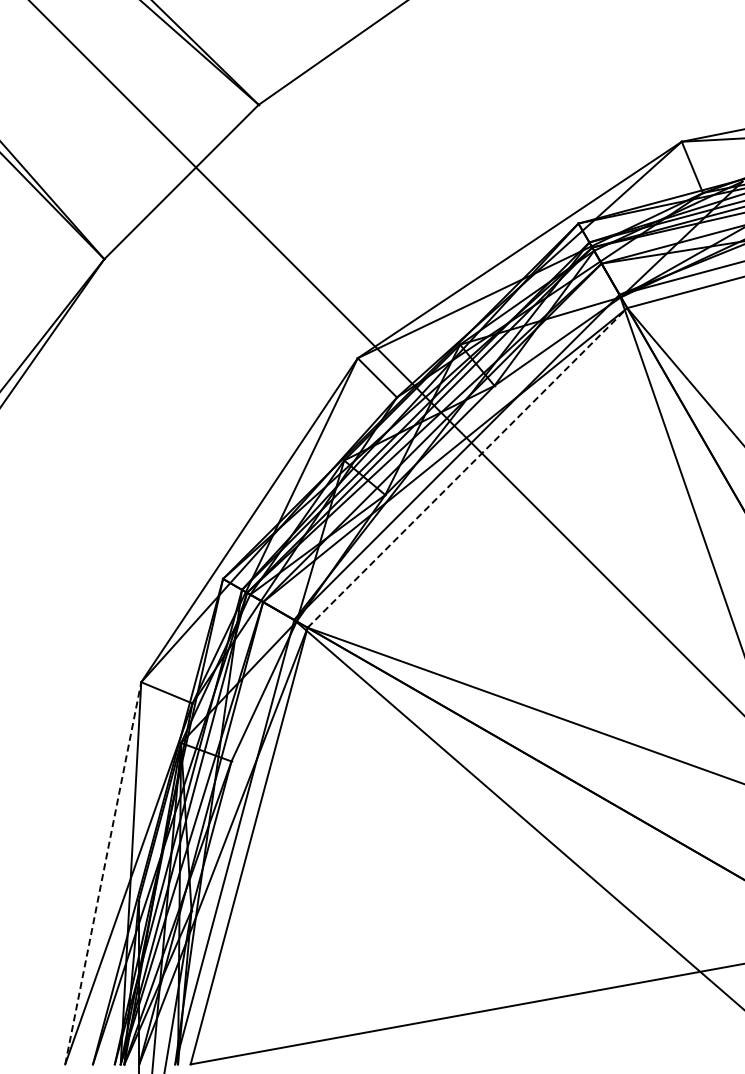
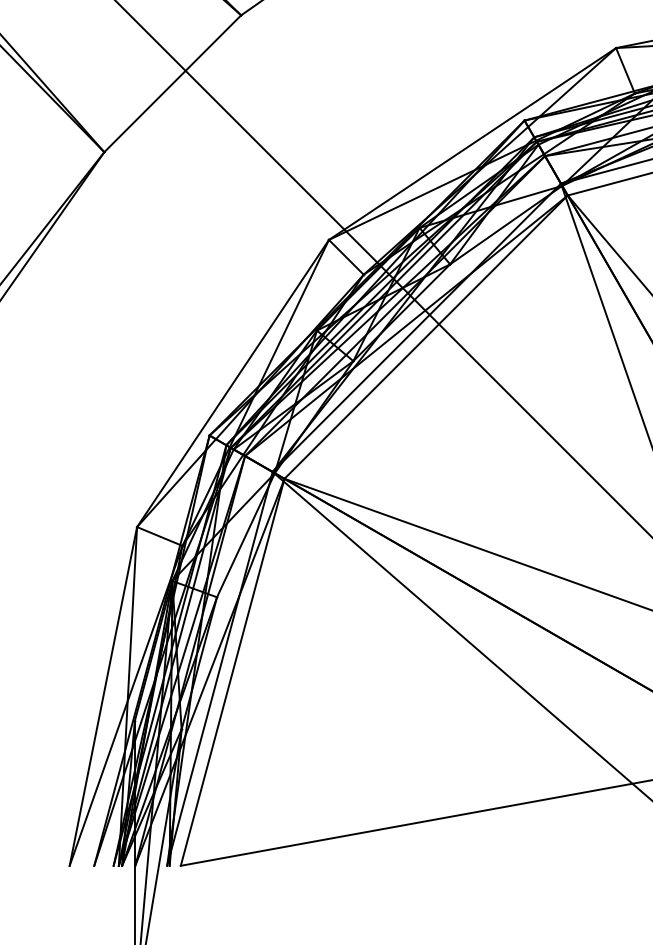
line: (467, 467) -> (426, 336), dashed -> solid
line: (103, 873) -> (103, 696), dashed -> solid

